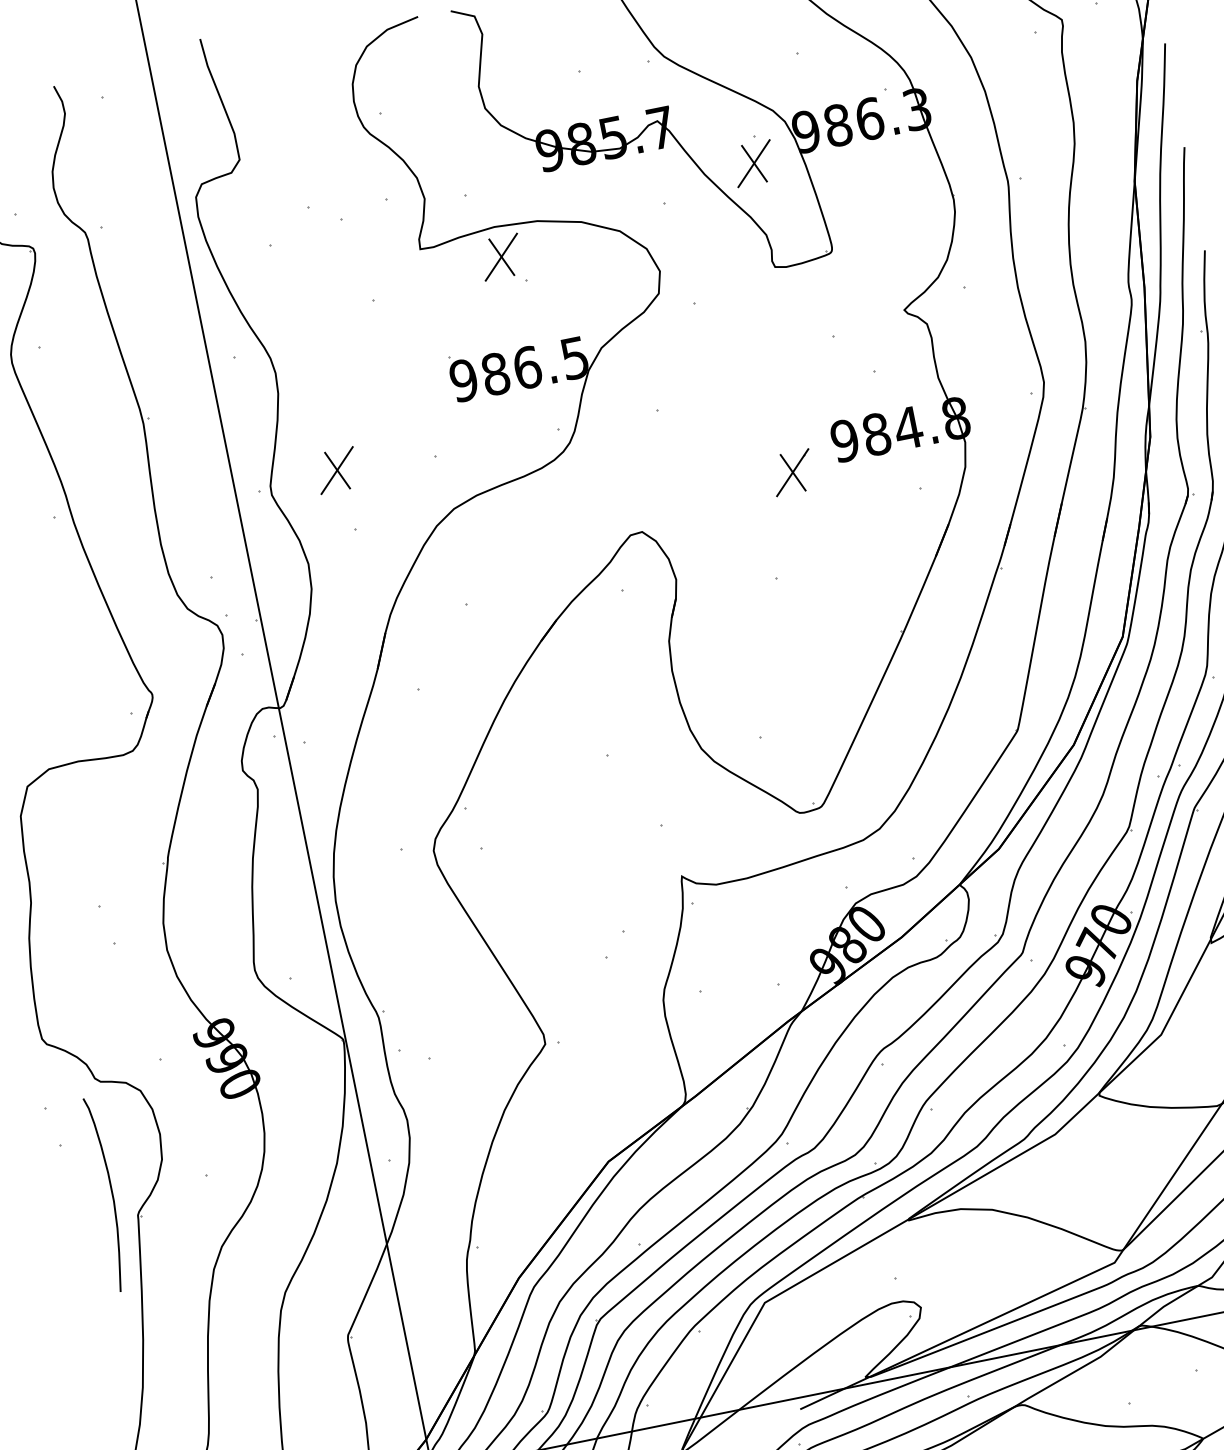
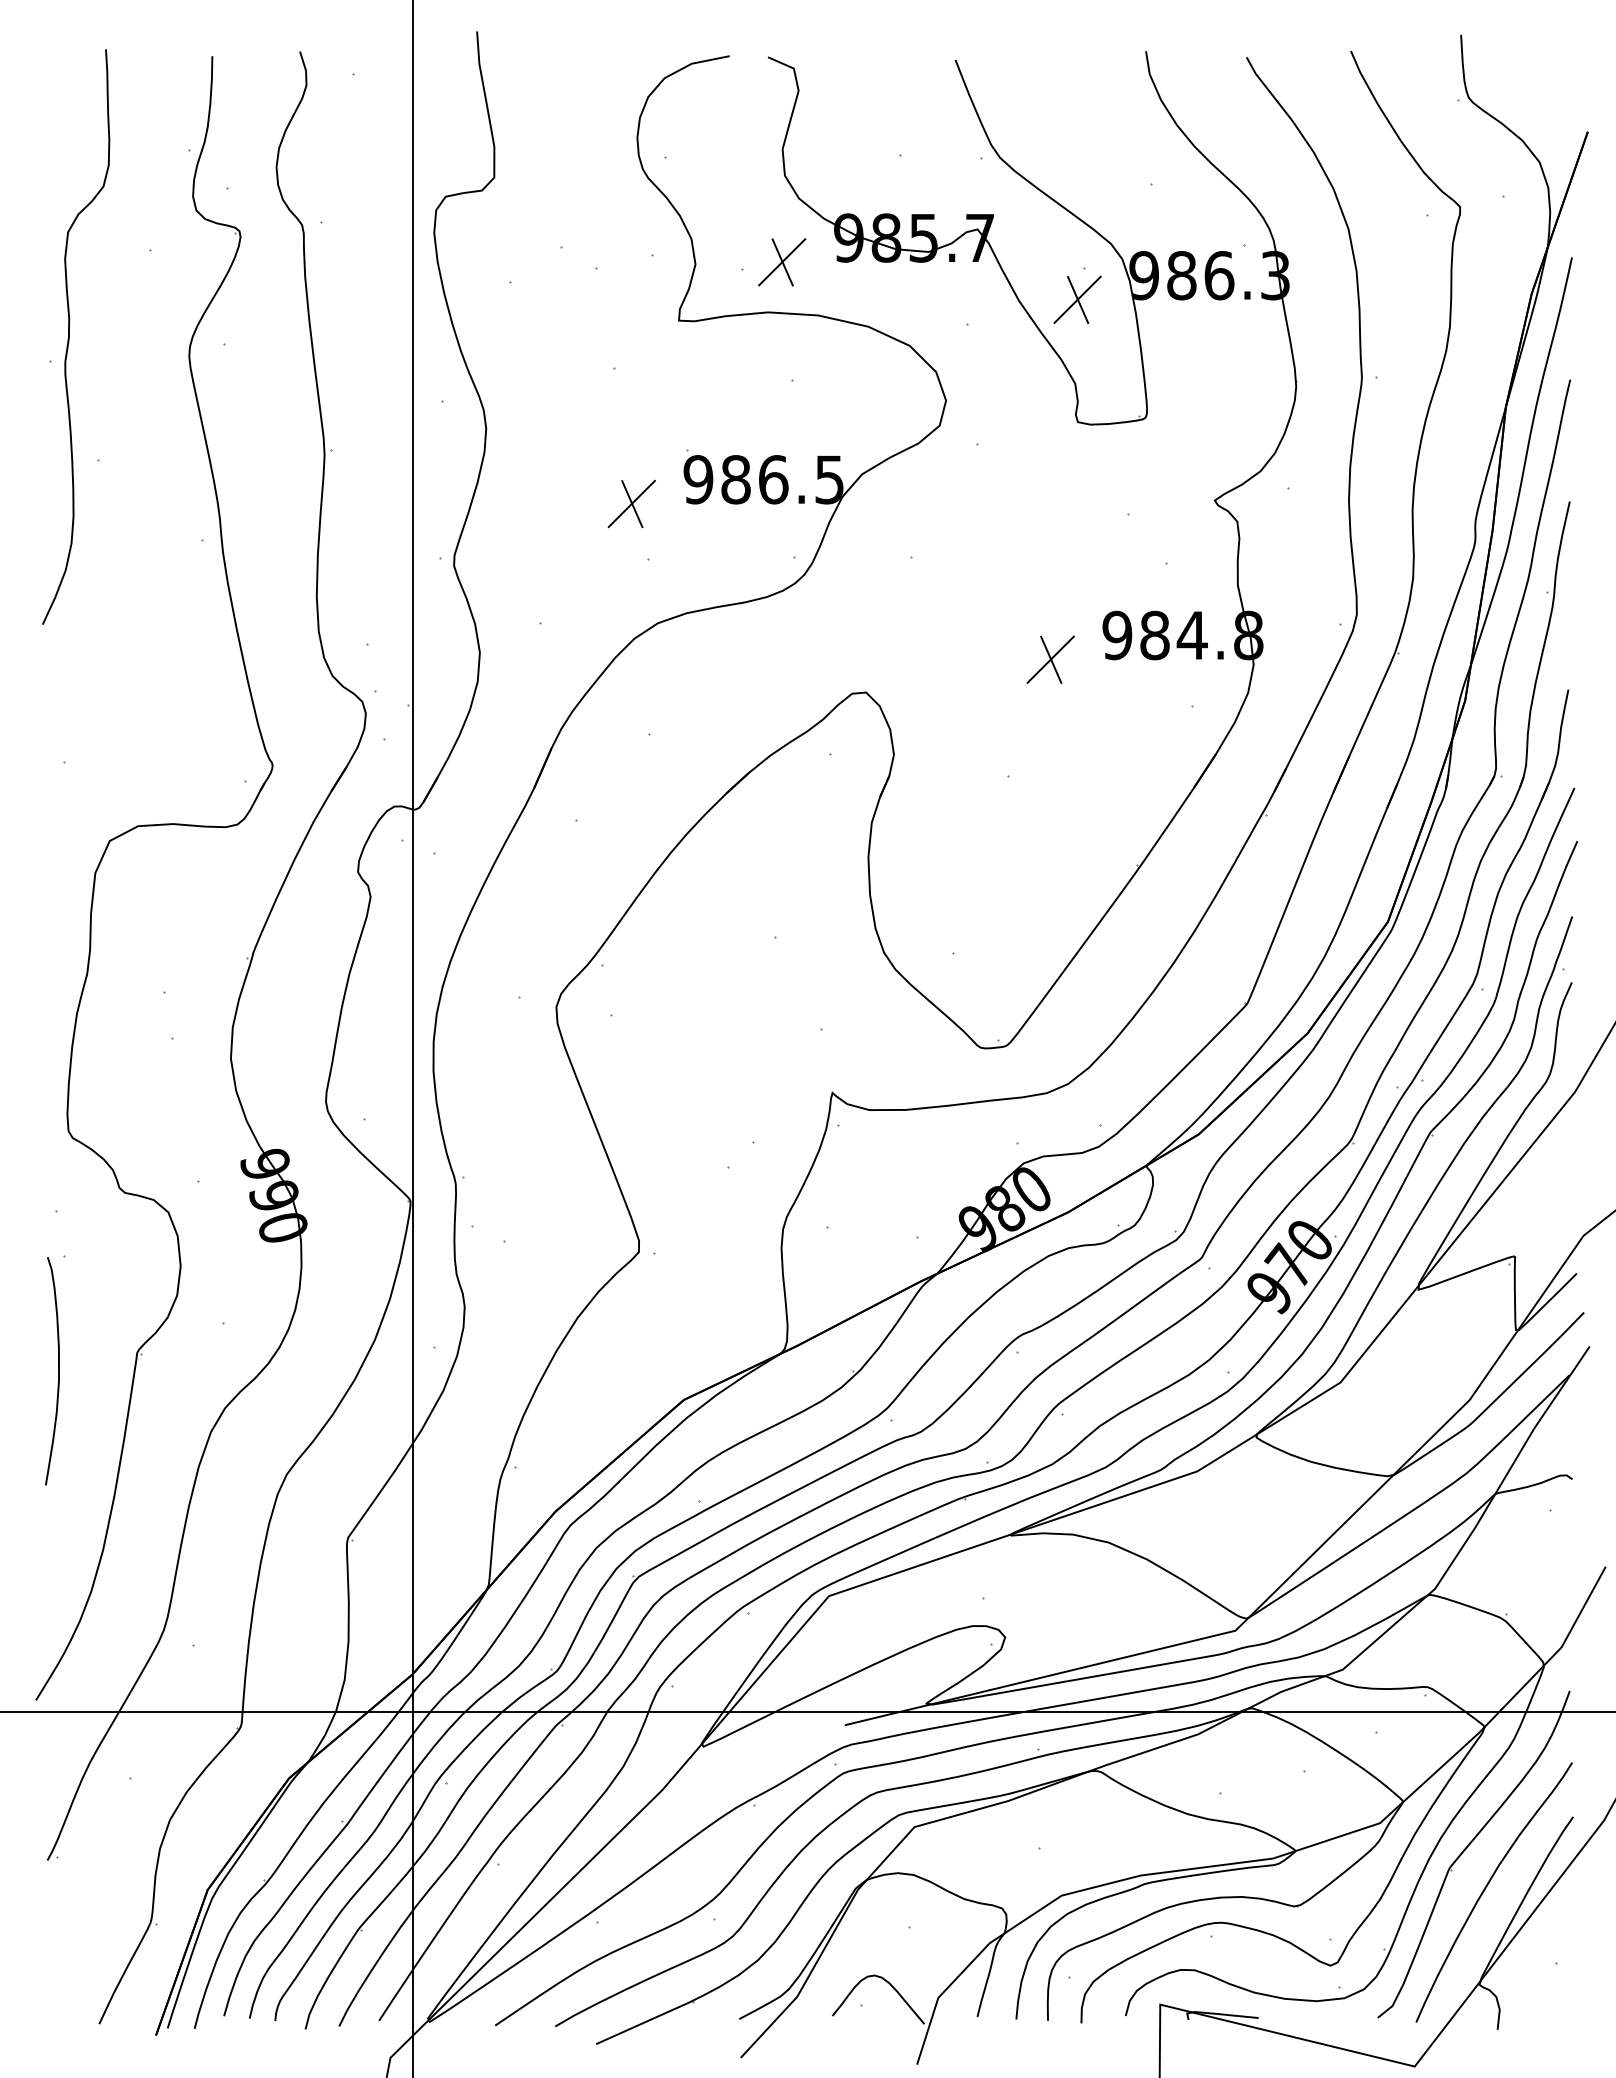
part: (501, 257) -> (782, 262), moved
part: (336, 470) -> (631, 503), moved
curve: (111, 1193) -> (58, 1371), moved

